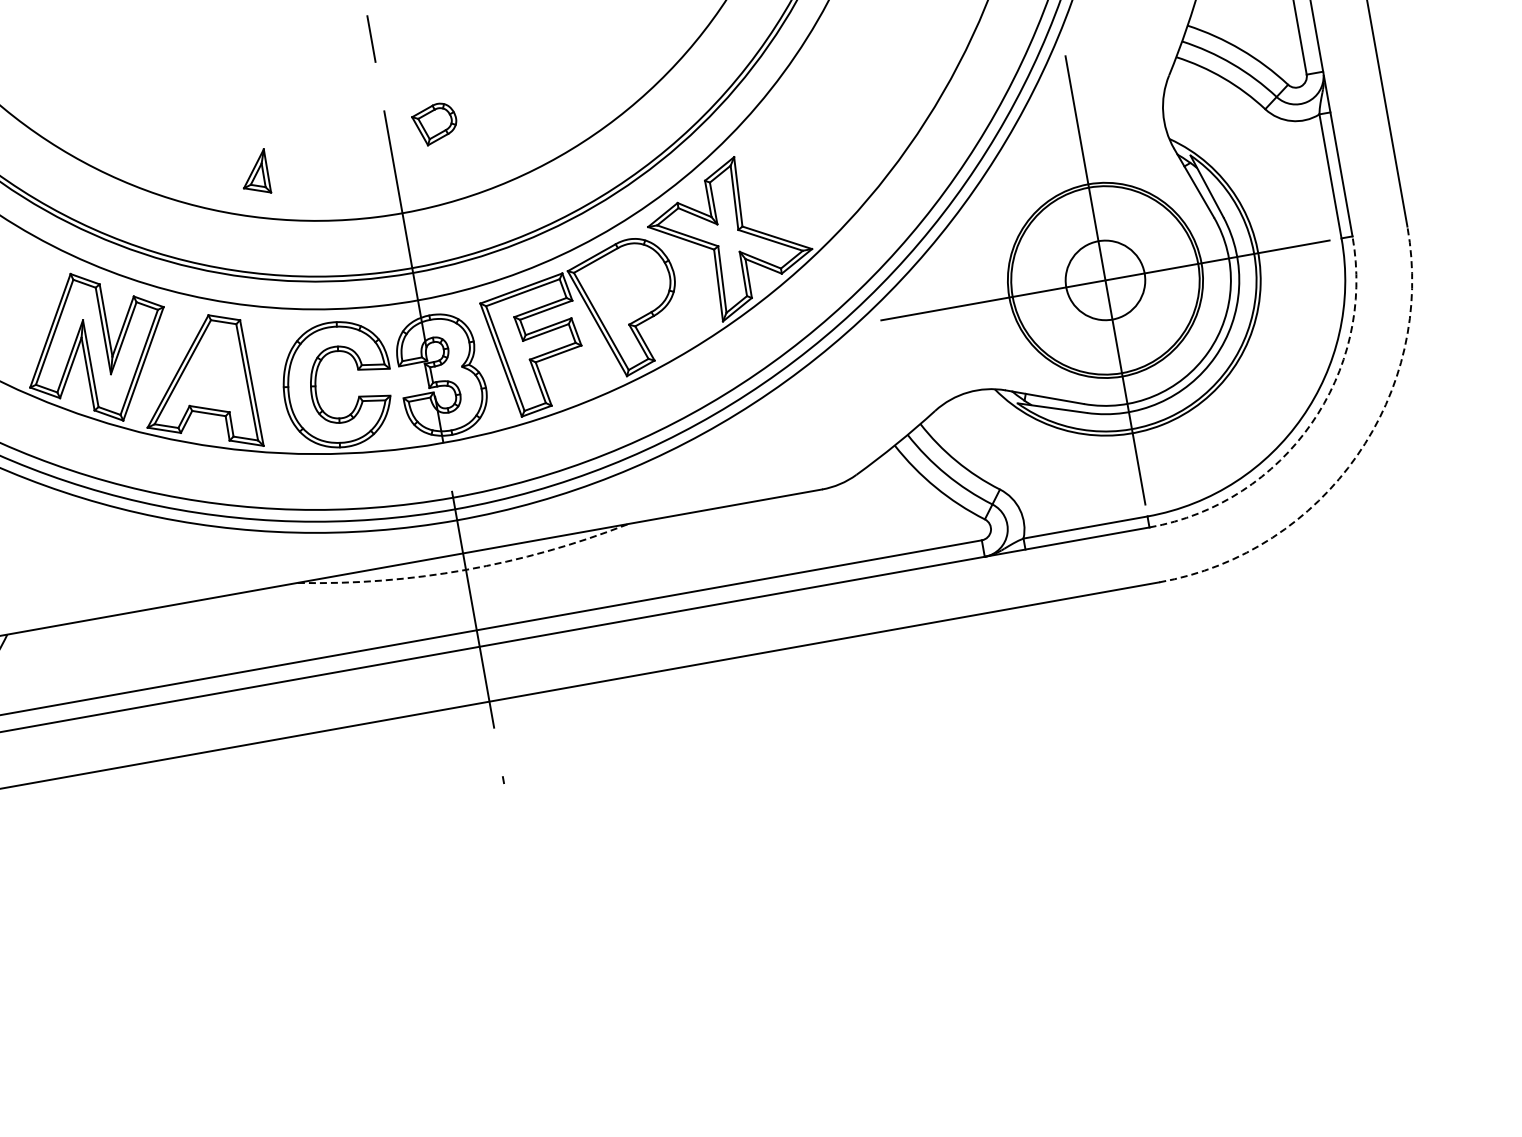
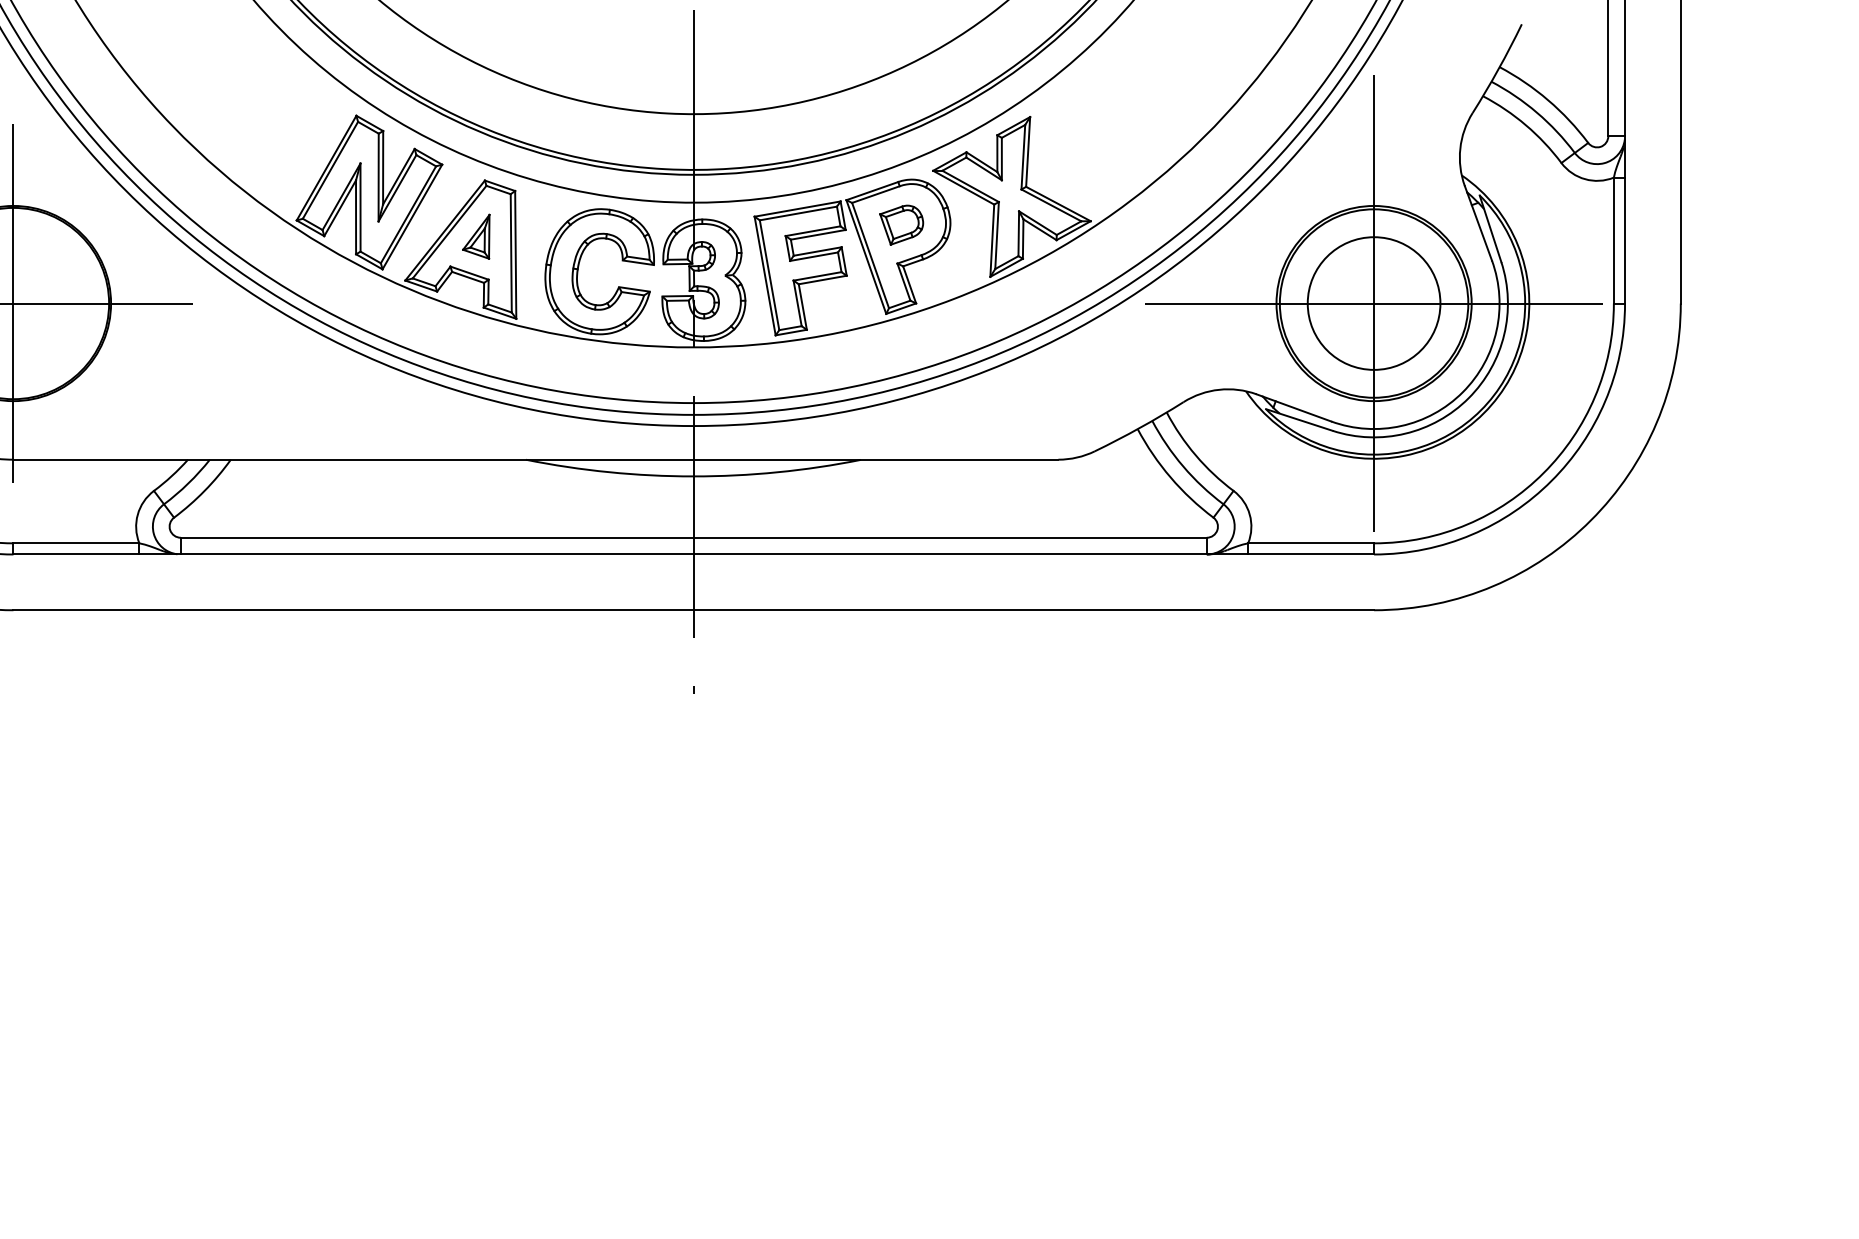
part: (434, 123) -> (901, 224), moved
part: (254, 172) -> (476, 236), moved
circle: (1104, 280) -> (1373, 303), size x1.67
arc: (1311, 424) -> (1551, 481), dashed -> solid
arc: (1356, 456) -> (1590, 520), dashed -> solid
arc: (465, 570) -> (693, 476), dashed -> solid

